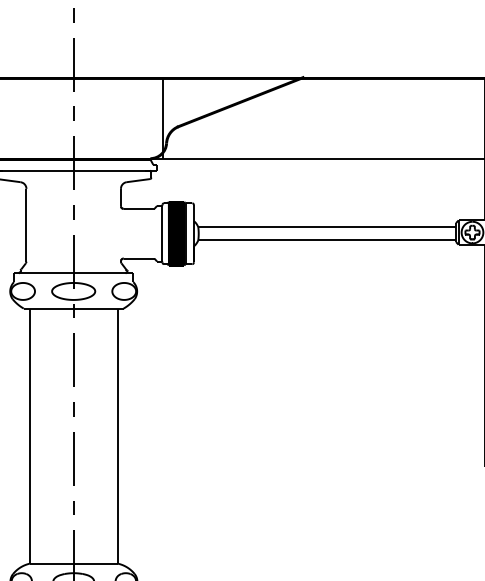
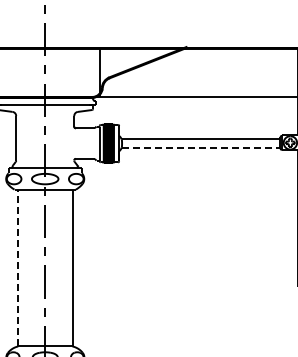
line: (327, 240) -> (201, 147), solid -> dashed
line: (30, 435) -> (18, 267), solid -> dashed

